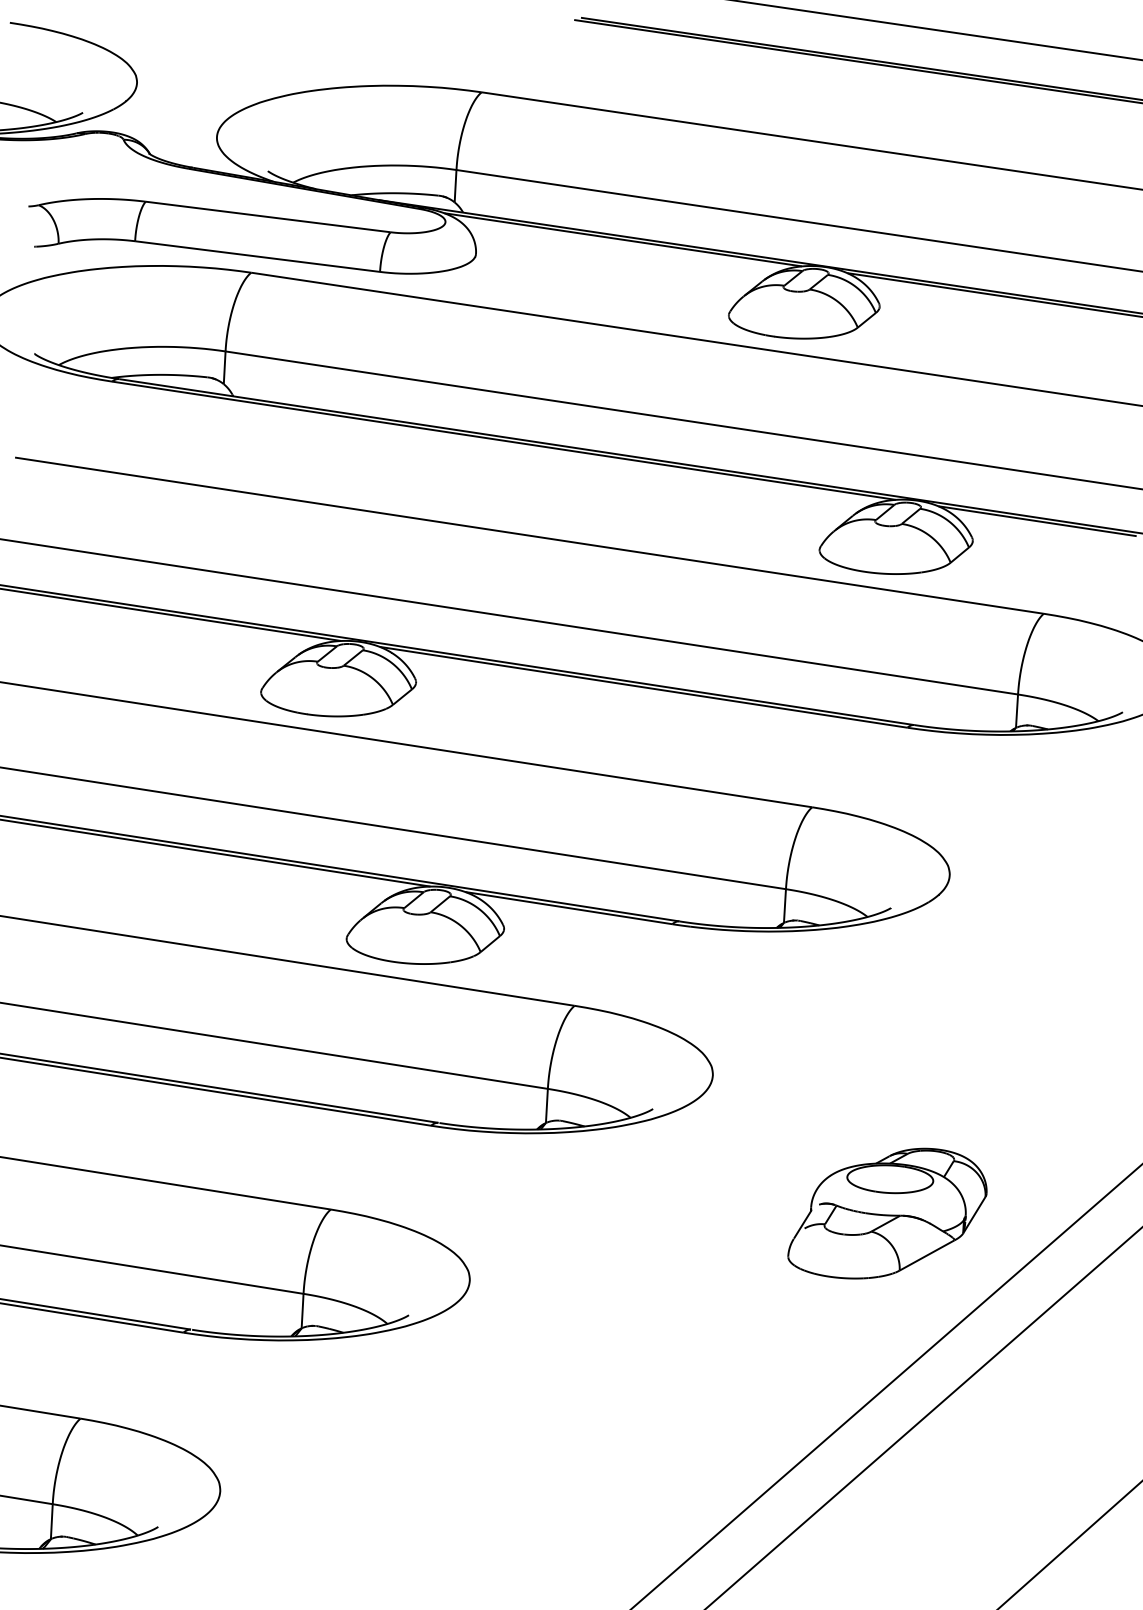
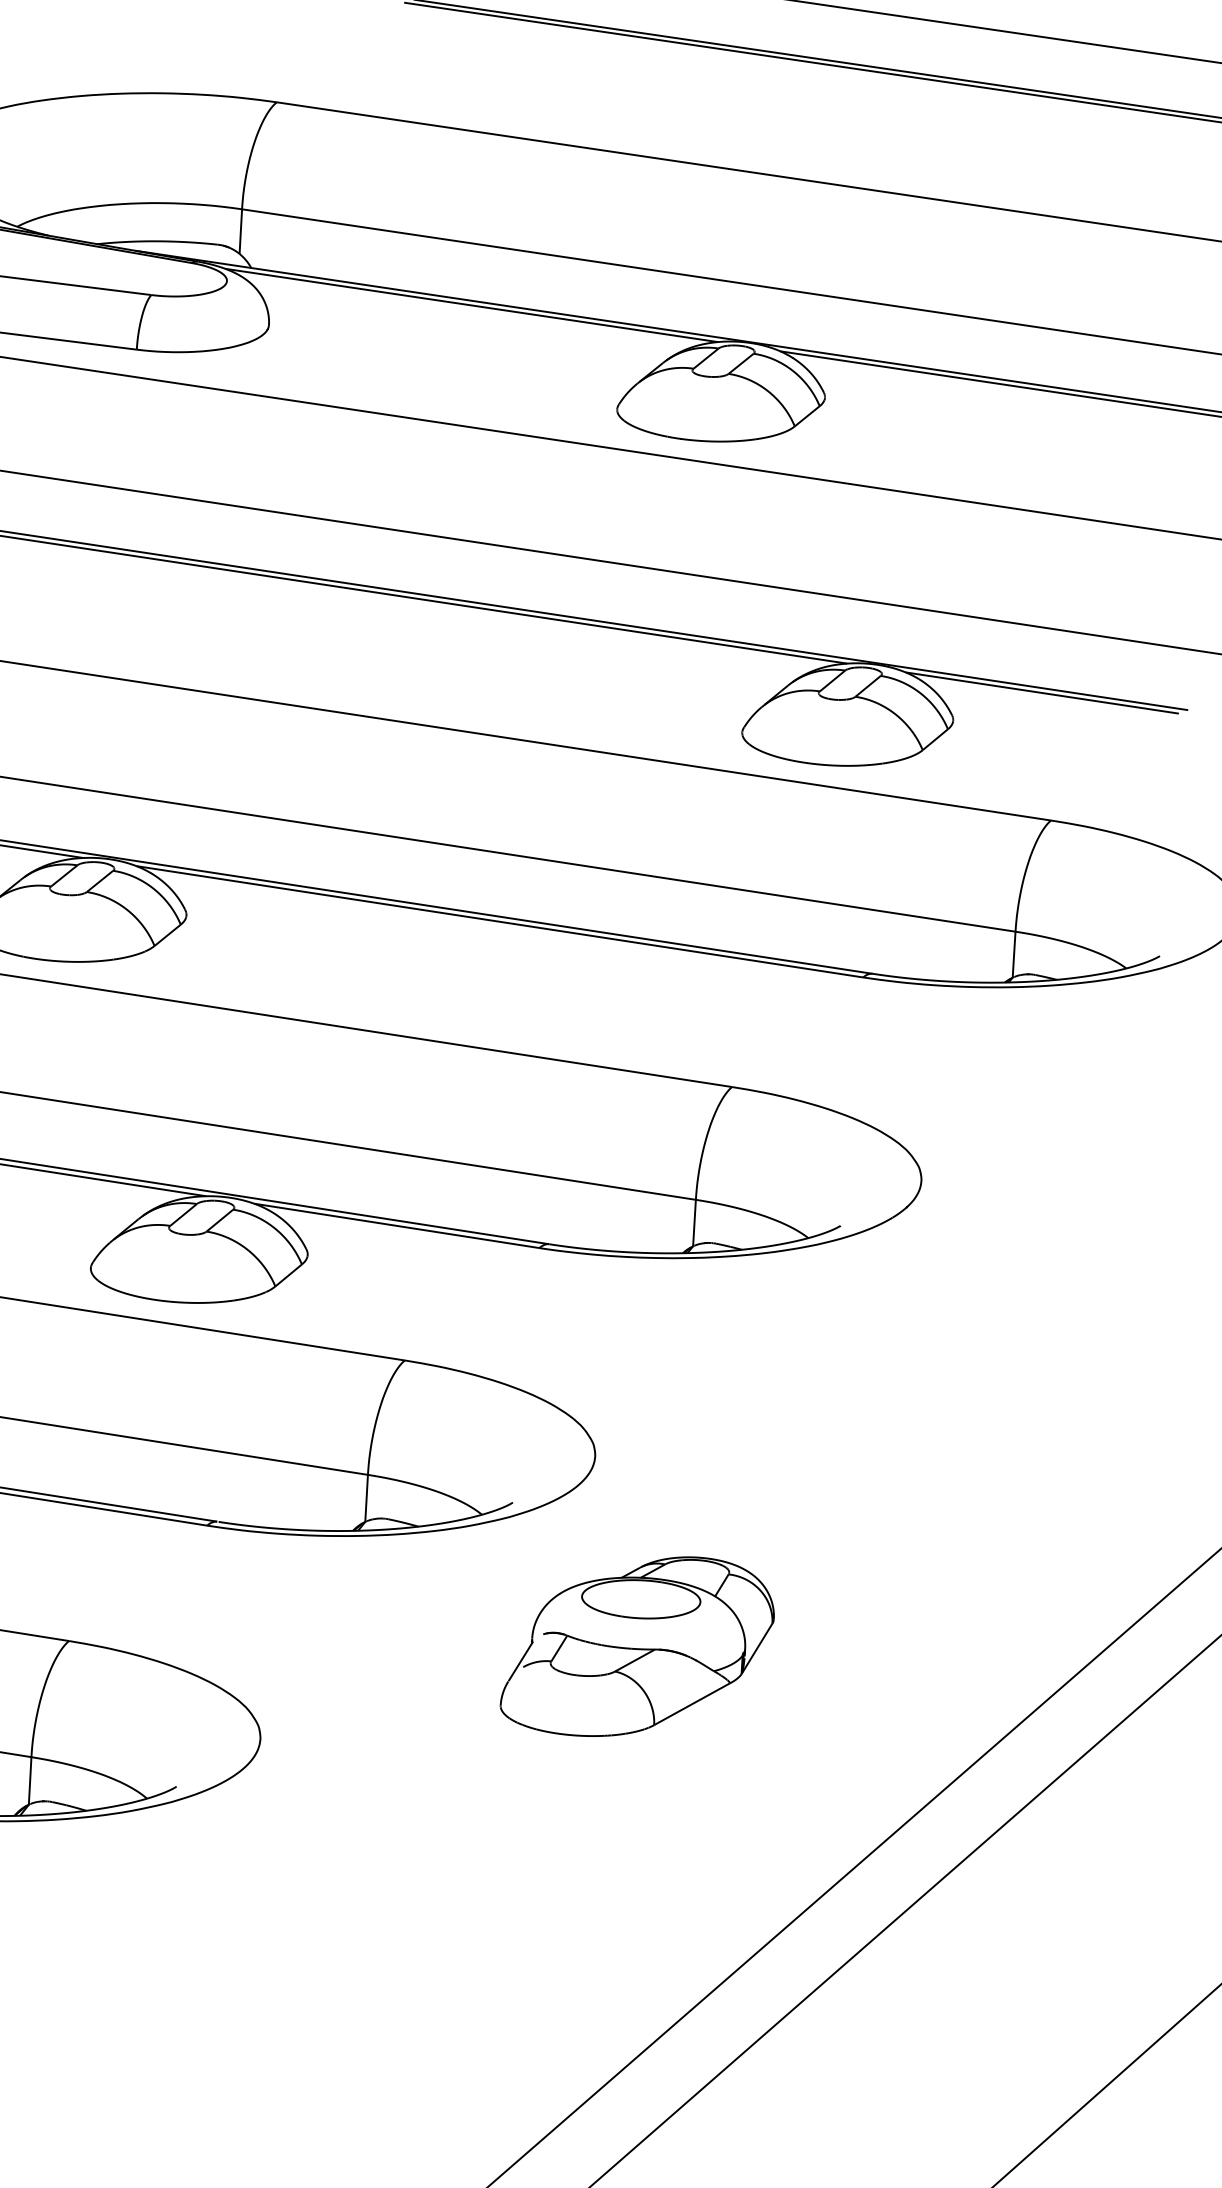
part: (887, 1213) -> (637, 1646), moved

